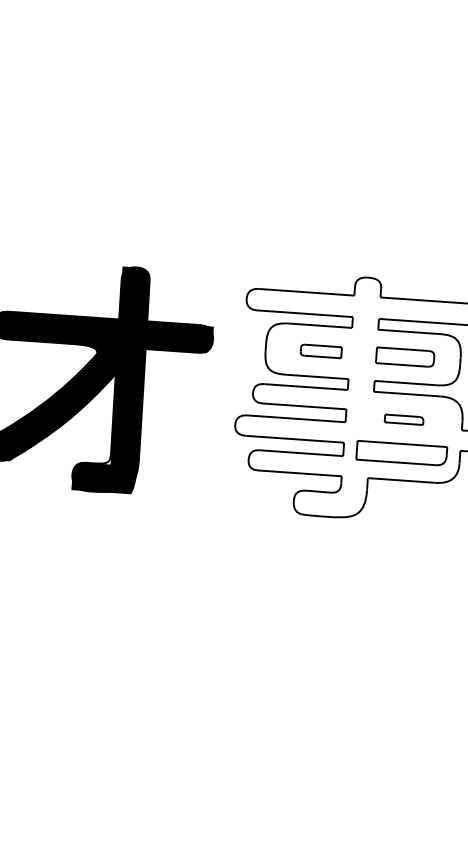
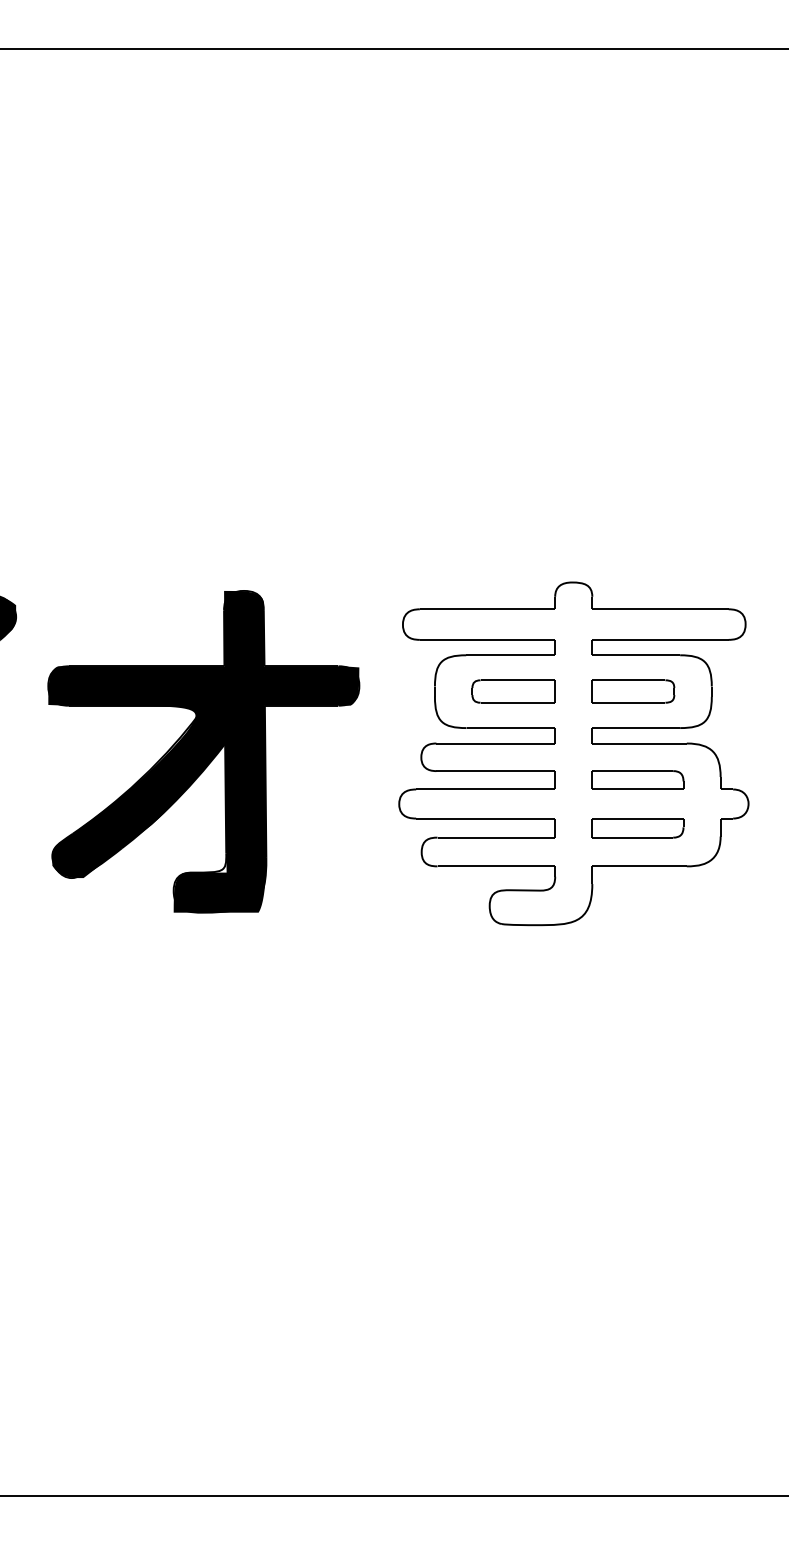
part: (321, 351) -> (513, 691), size x1.43
part: (403, 419) -> (637, 779), size x1.67
part: (401, 453) -> (637, 828), size x0.71

